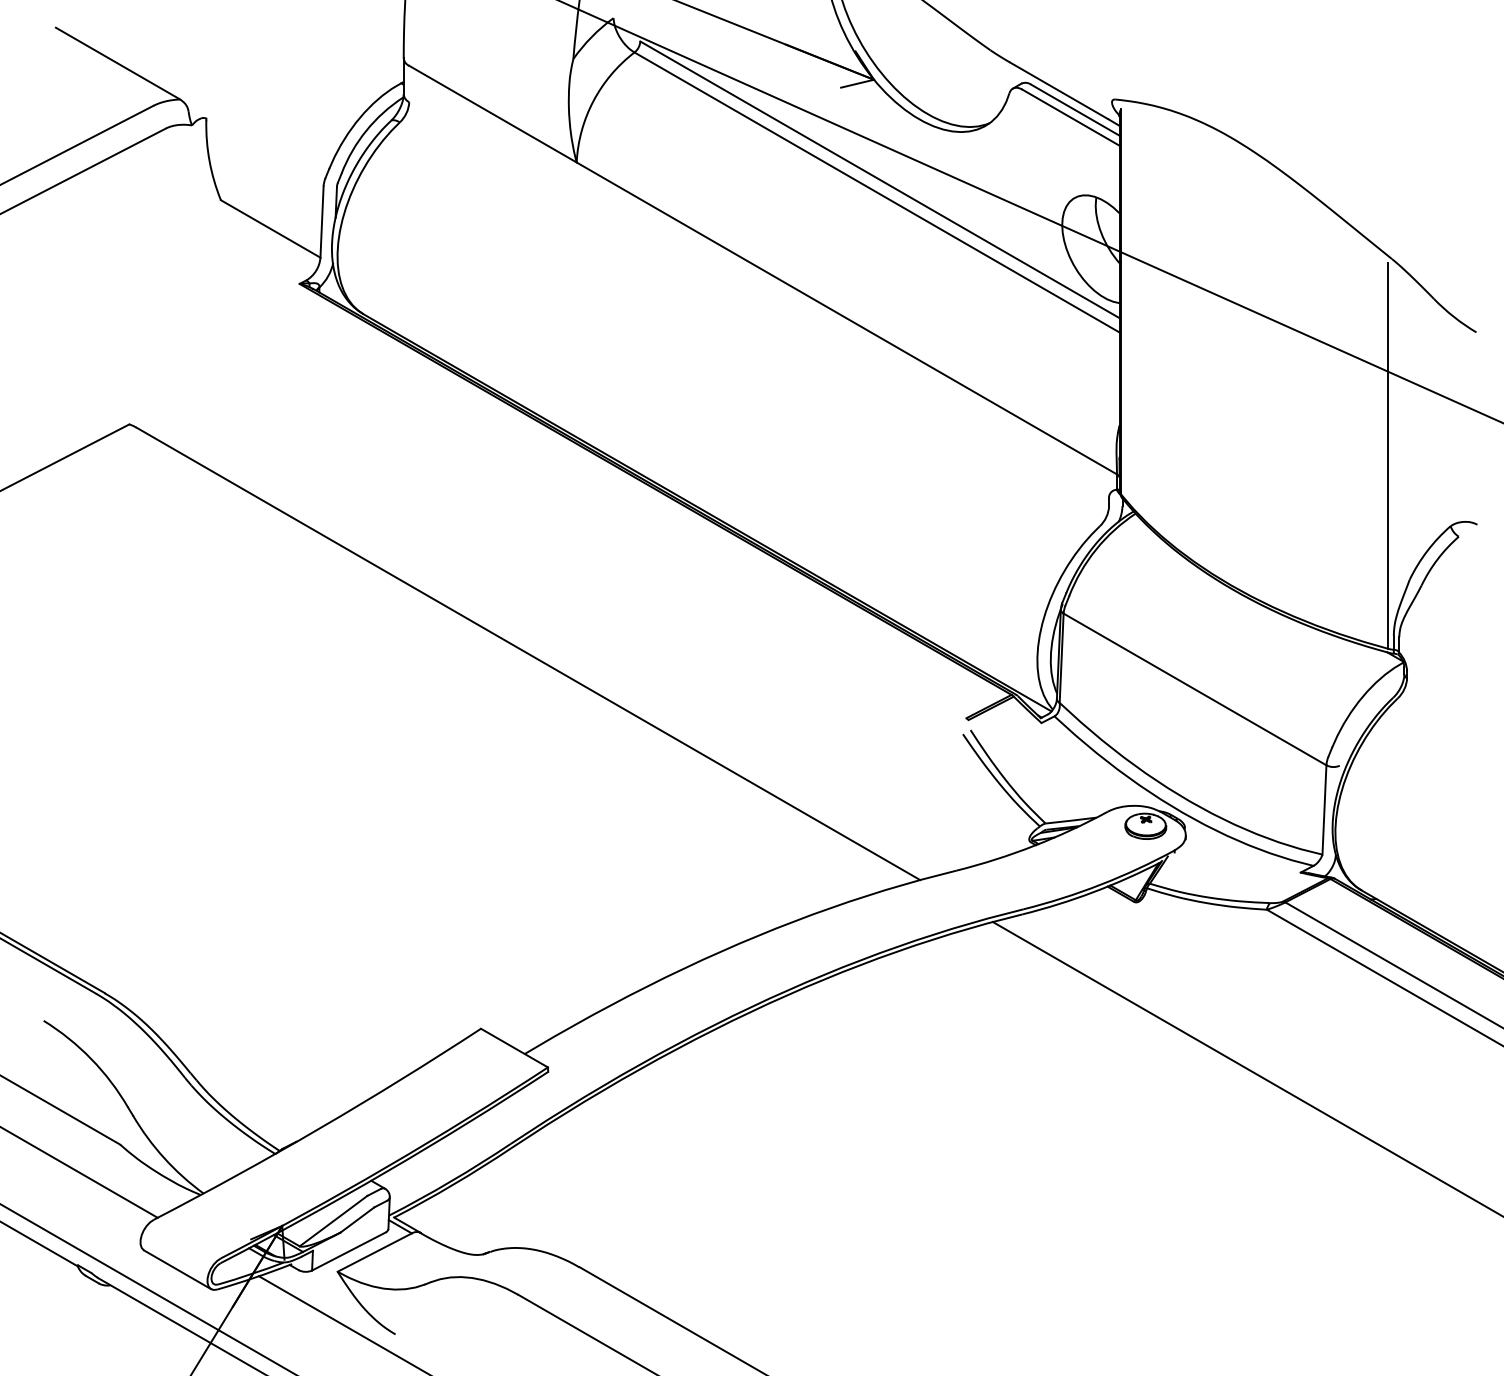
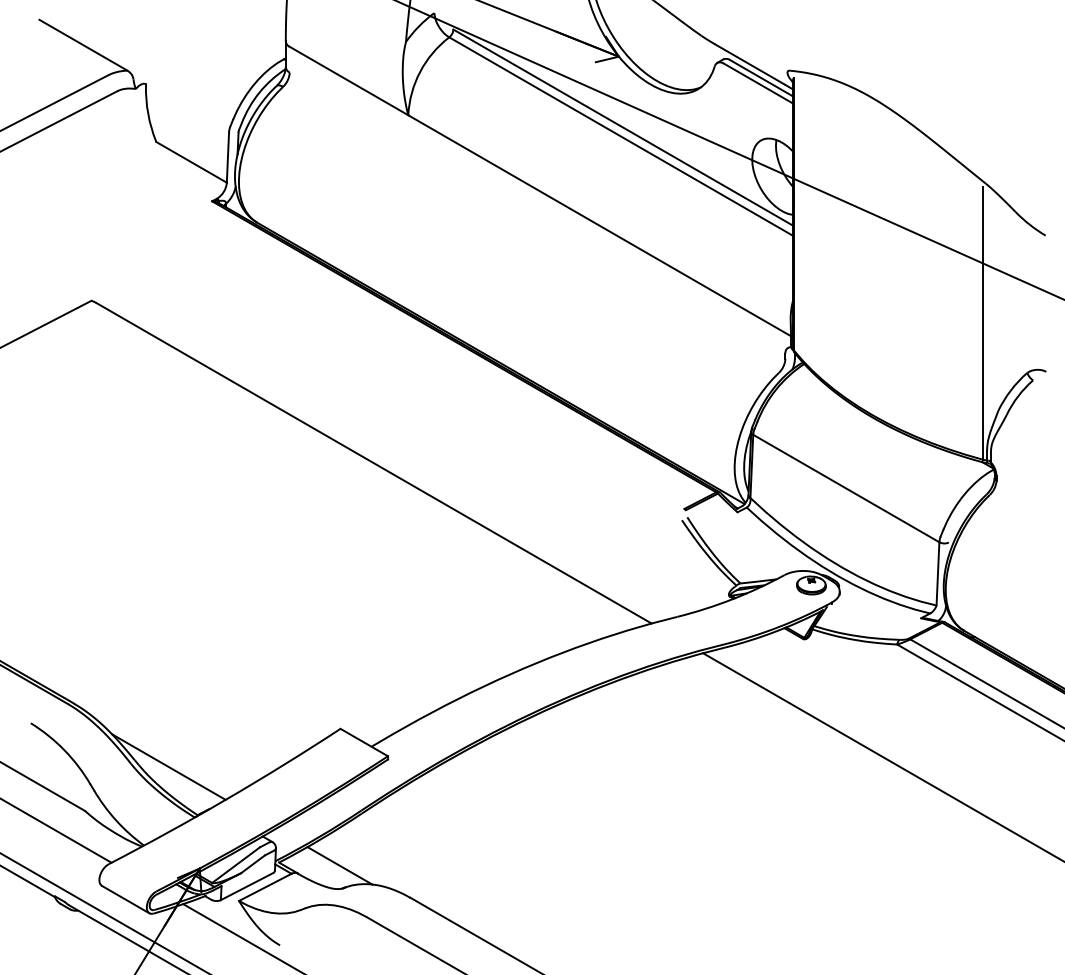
line: (238, 1082) -> (168, 766), added
line: (480, 1221) -> (340, 865), added

